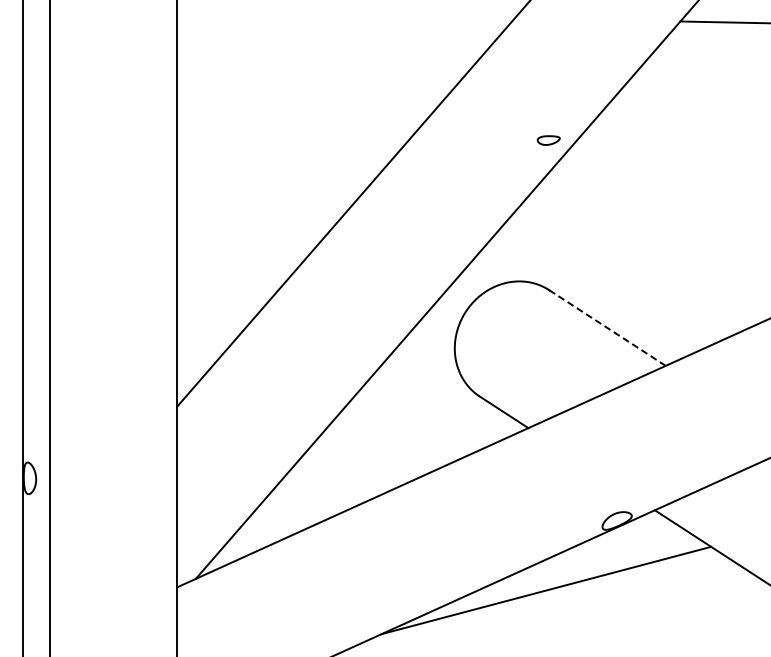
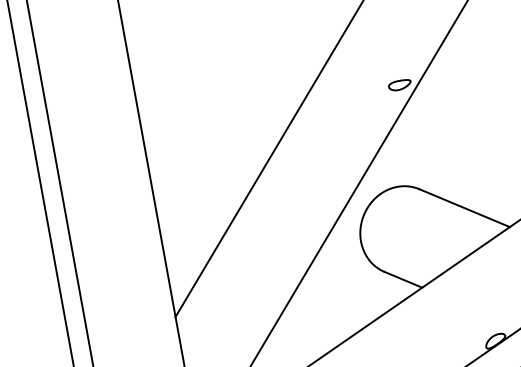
part: (548, 140) -> (399, 85), size x1.43
line: (607, 327) -> (464, 207), dashed -> solid

